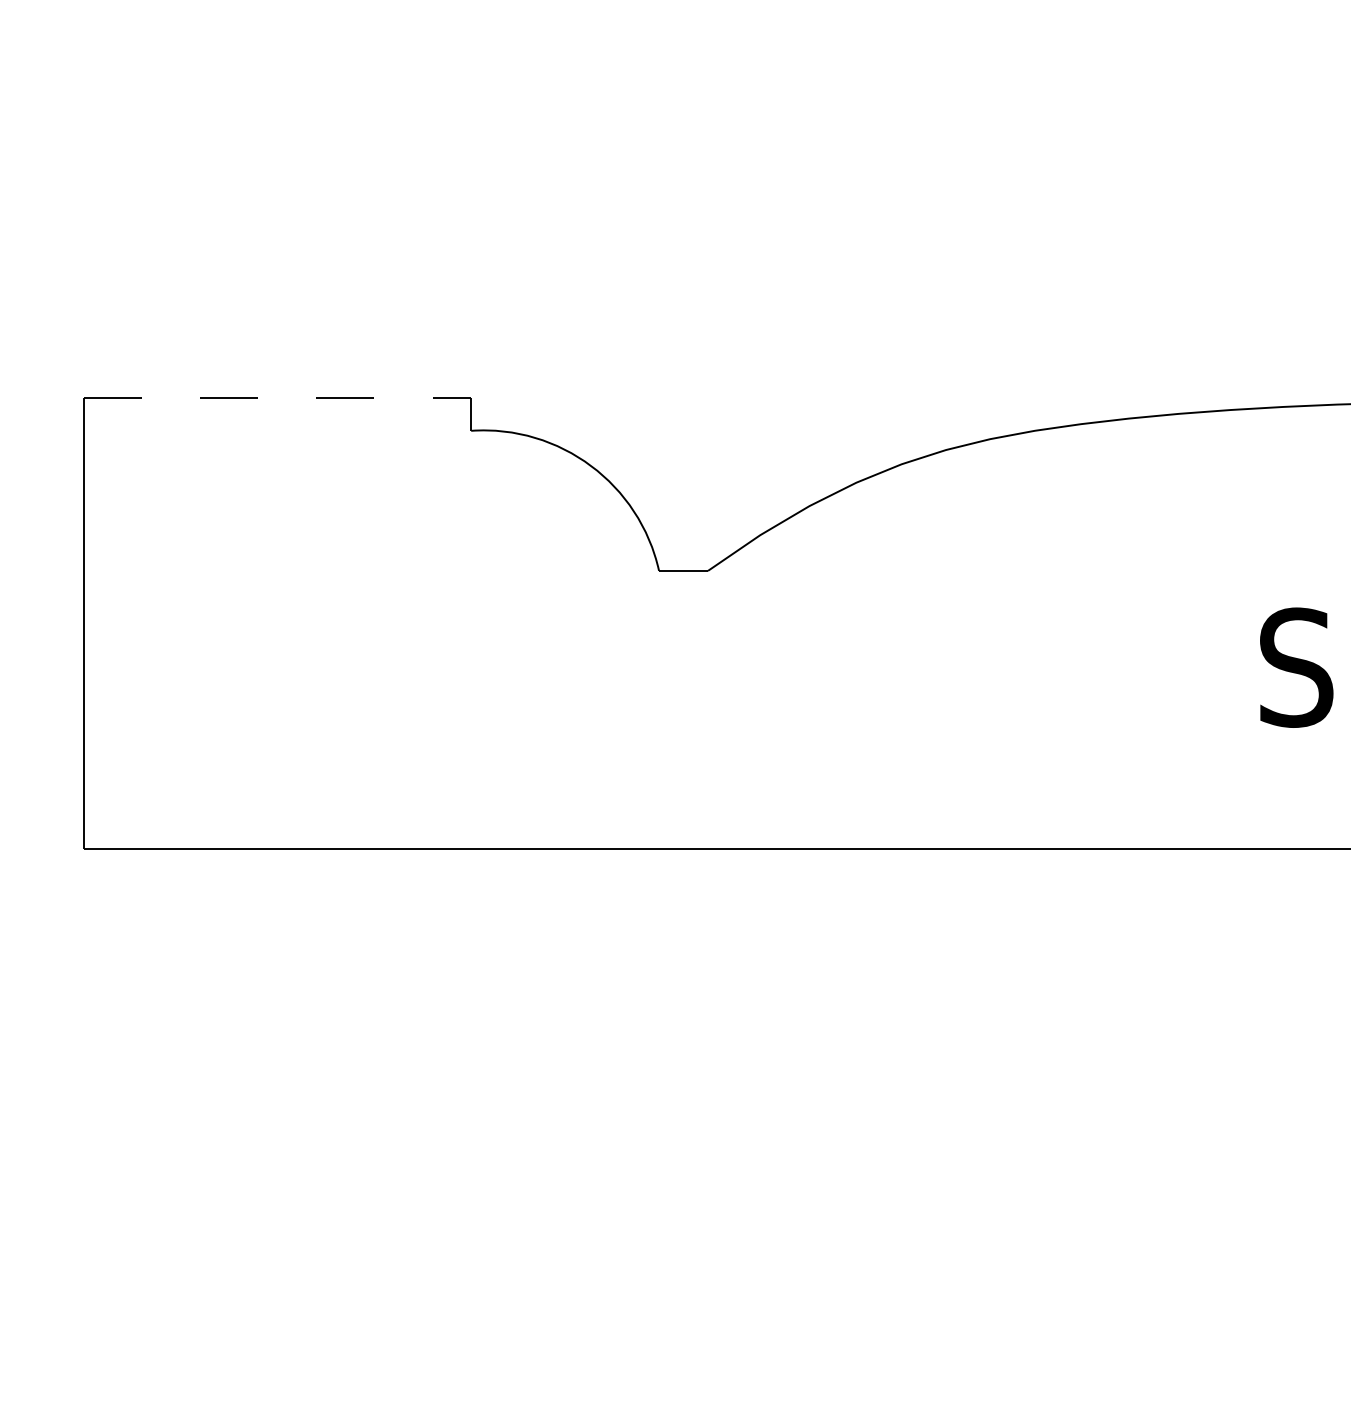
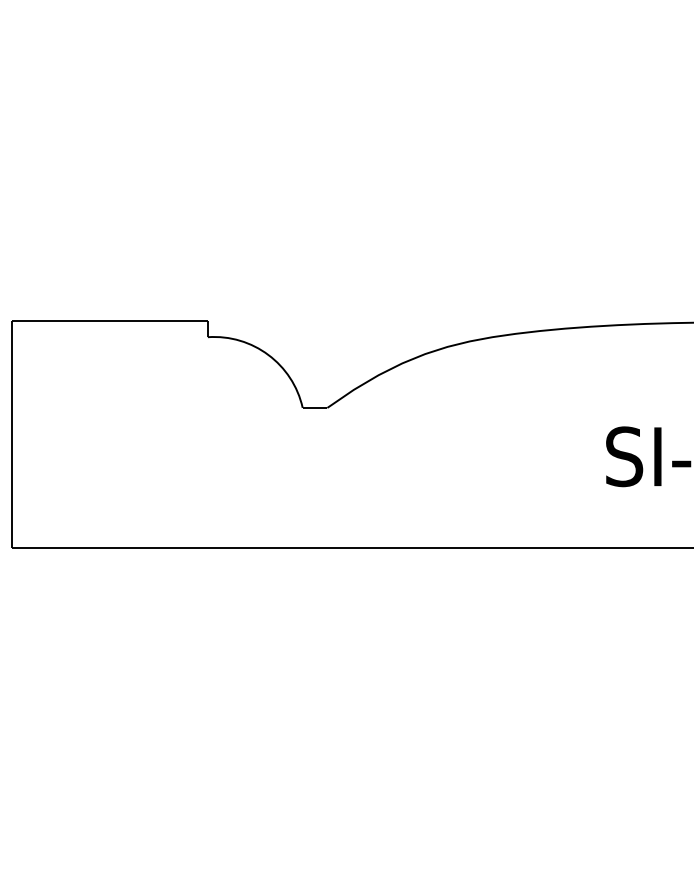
line: (278, 397) -> (110, 320), dashed -> solid

